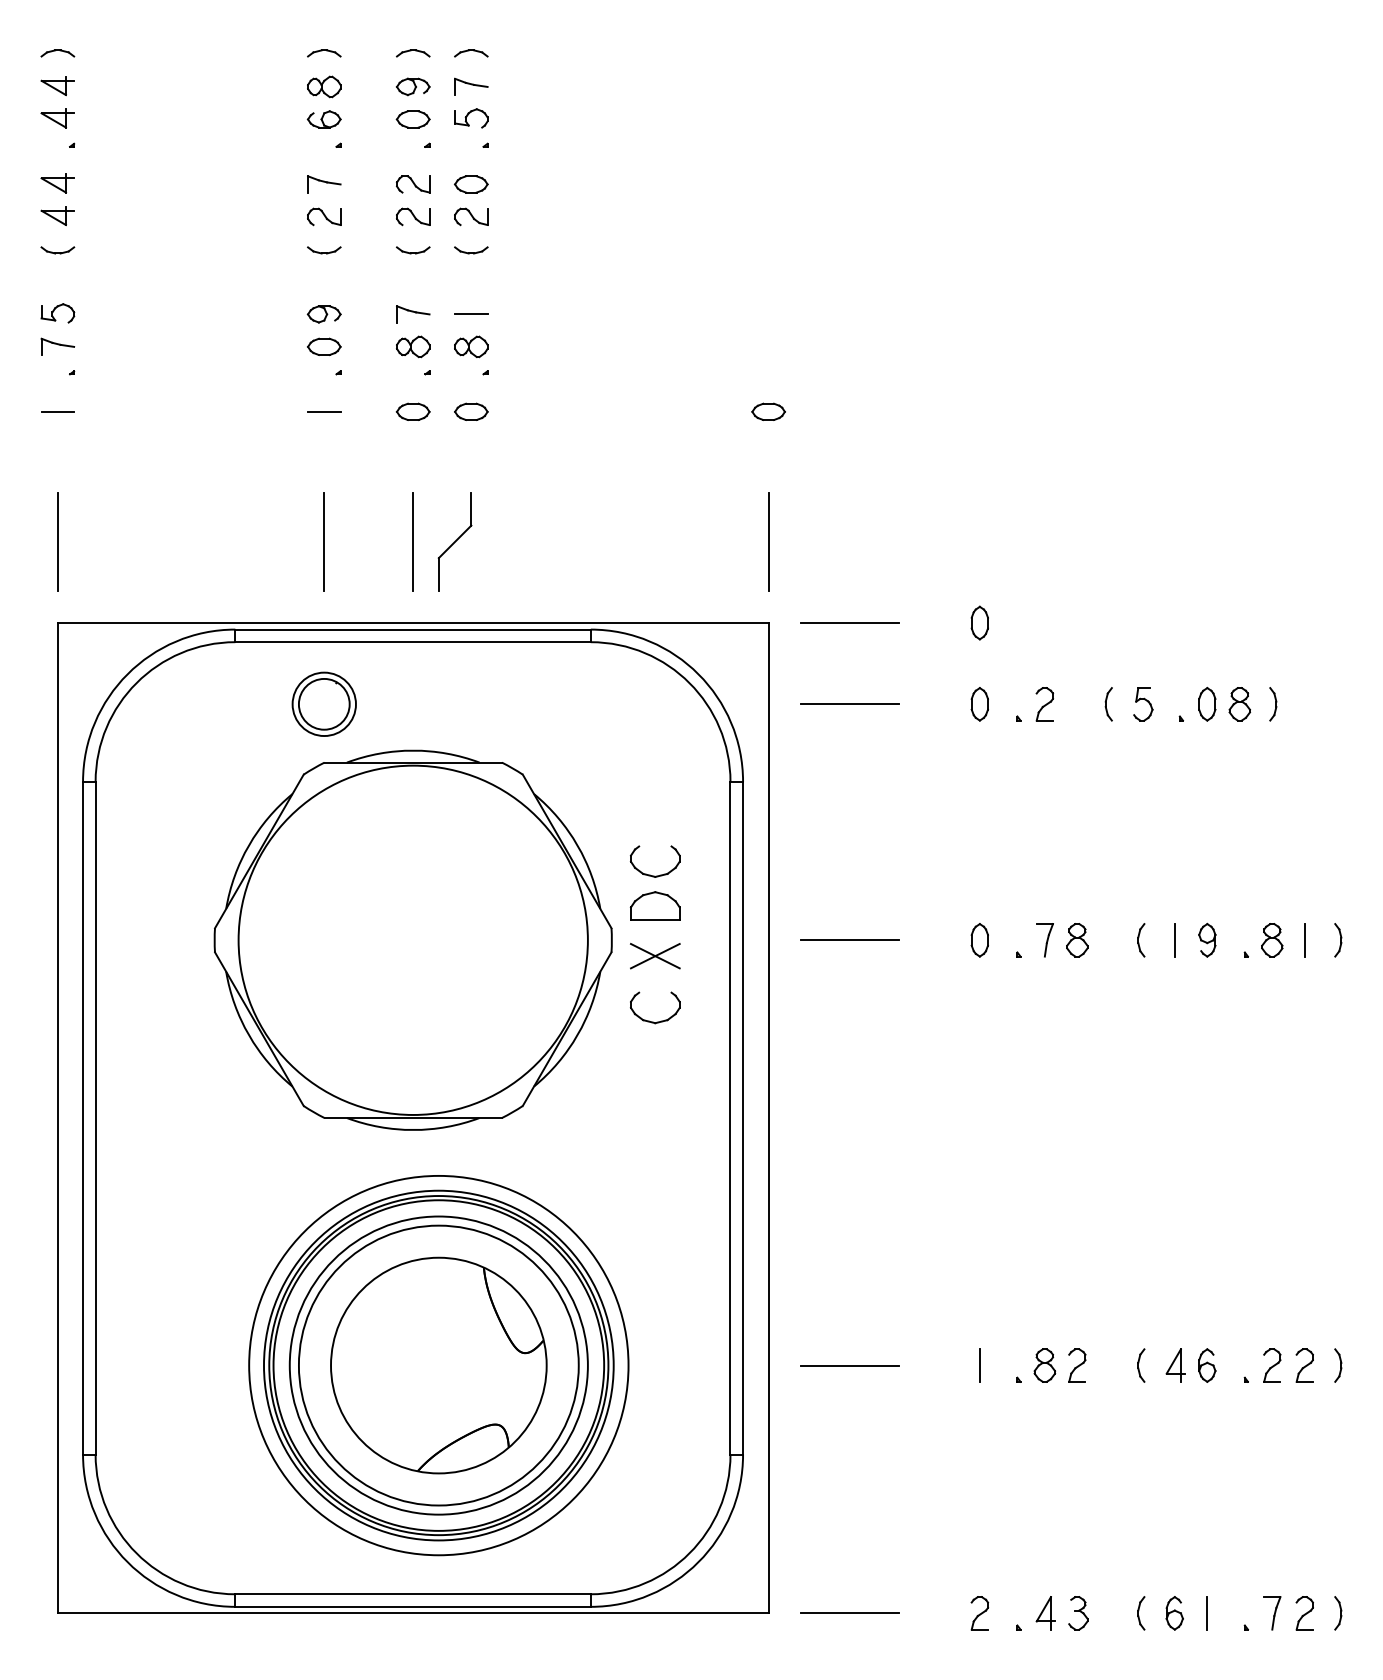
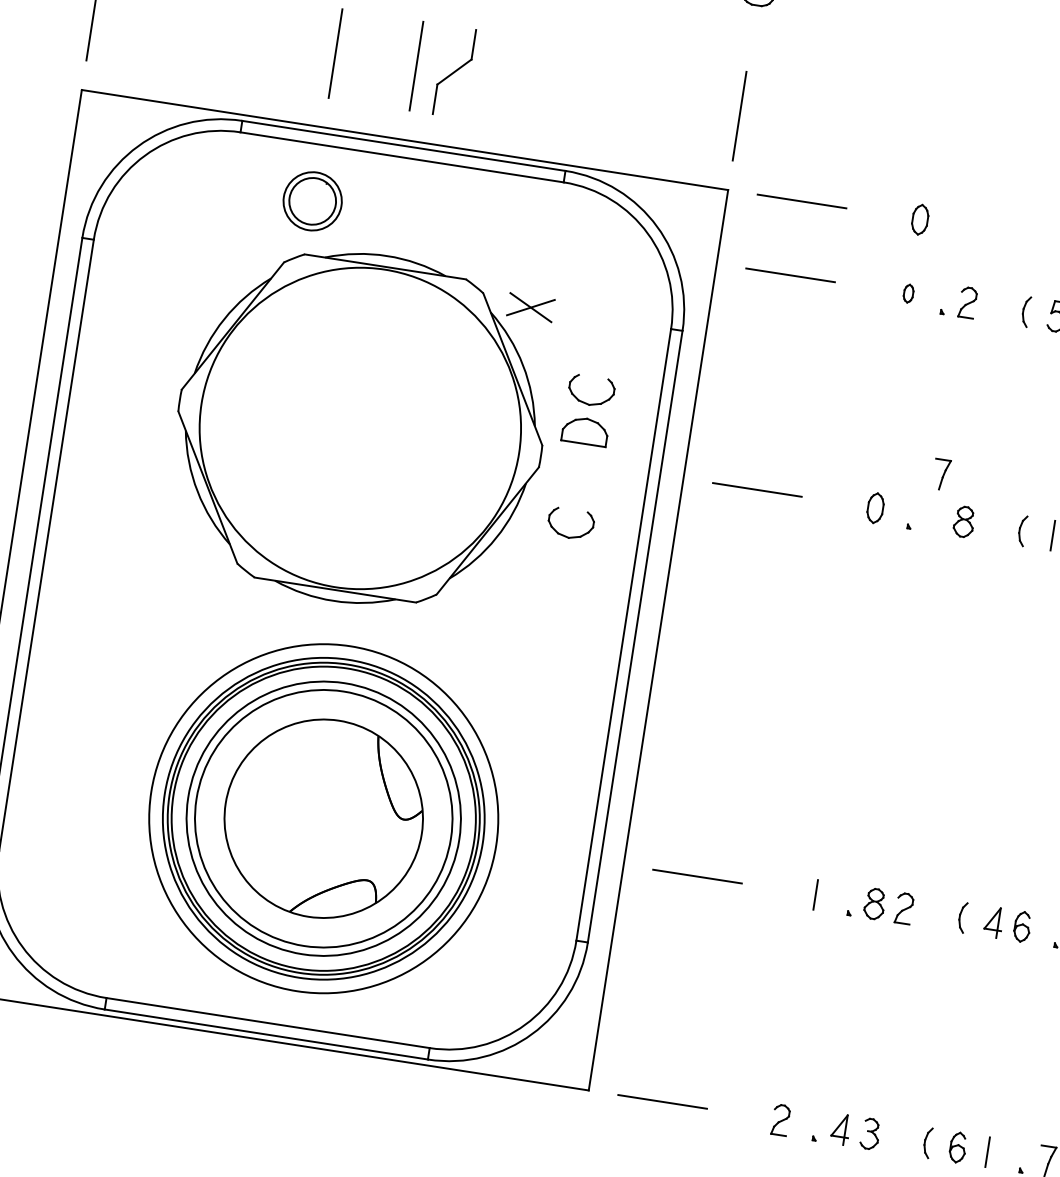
part: (979, 704) -> (908, 293), size x0.6
part: (1044, 940) -> (940, 474), moved
part: (655, 956) -> (531, 307), moved

